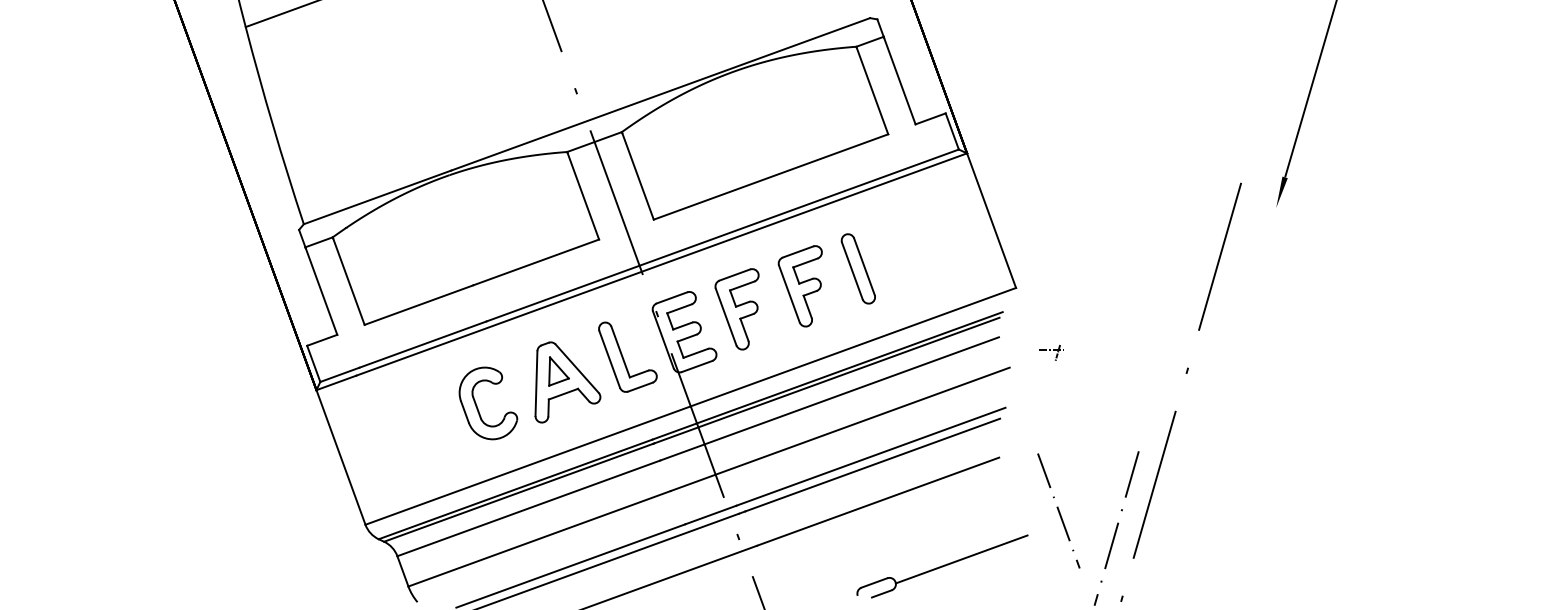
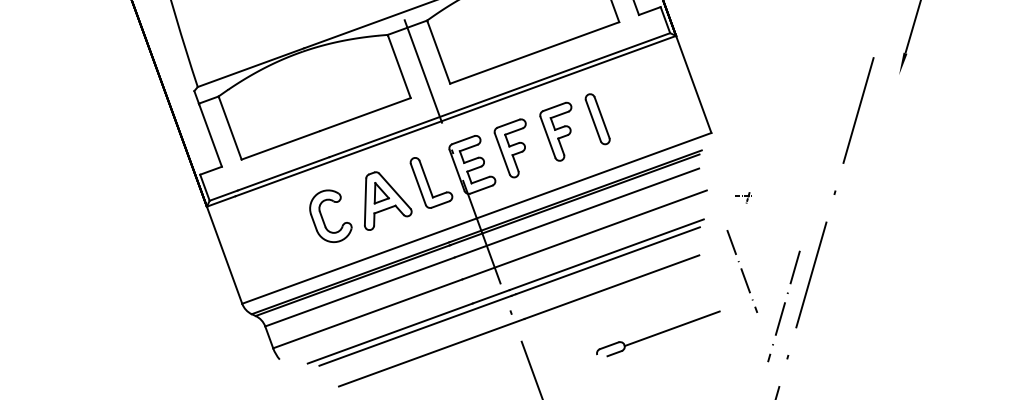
part: (1051, 352) -> (743, 197), moved
line: (1058, 510) -> (742, 271), moved

